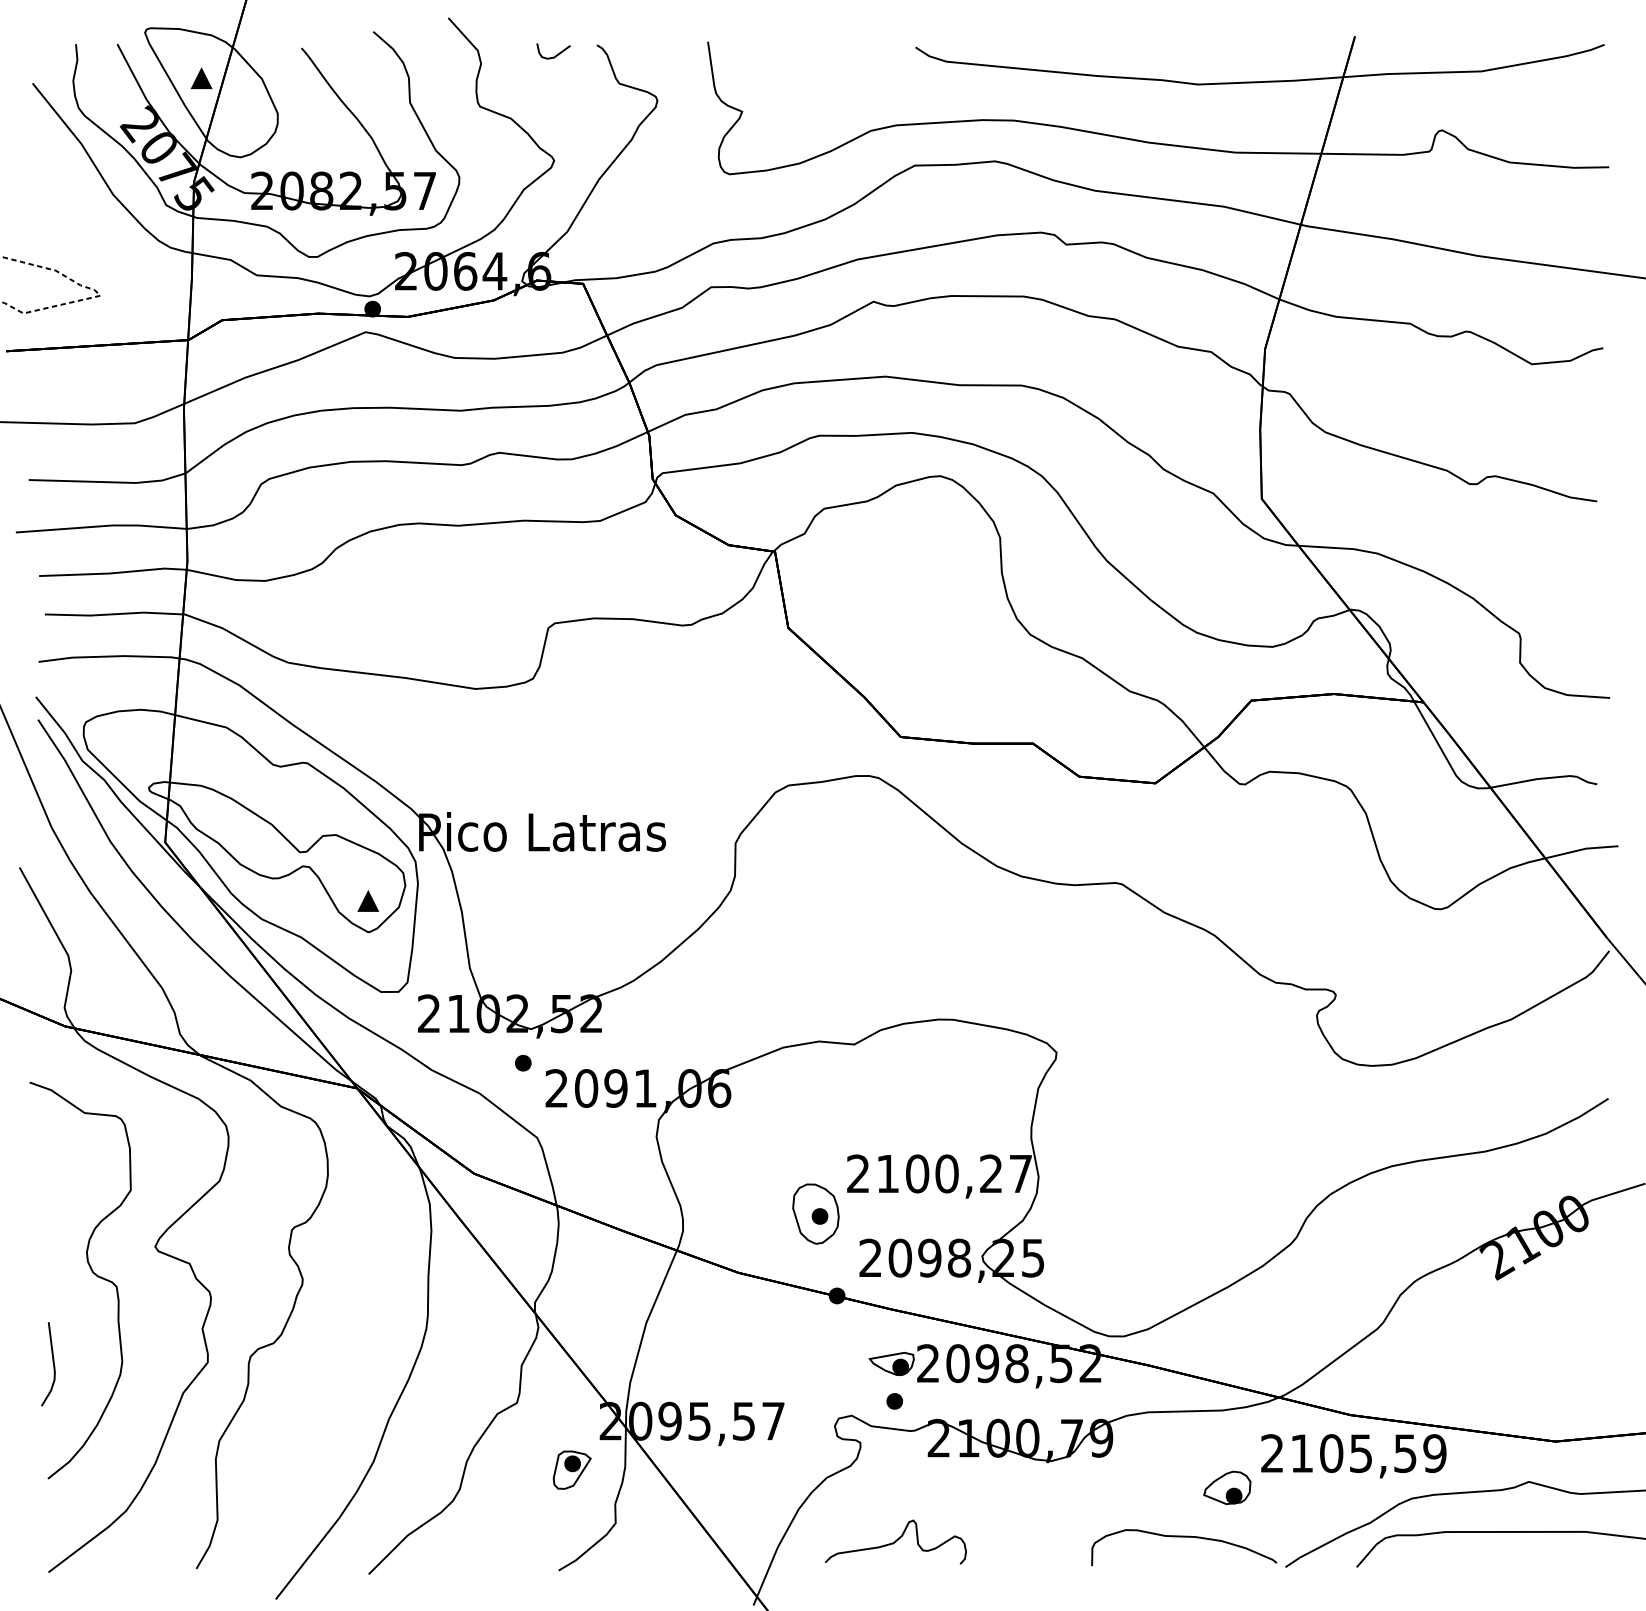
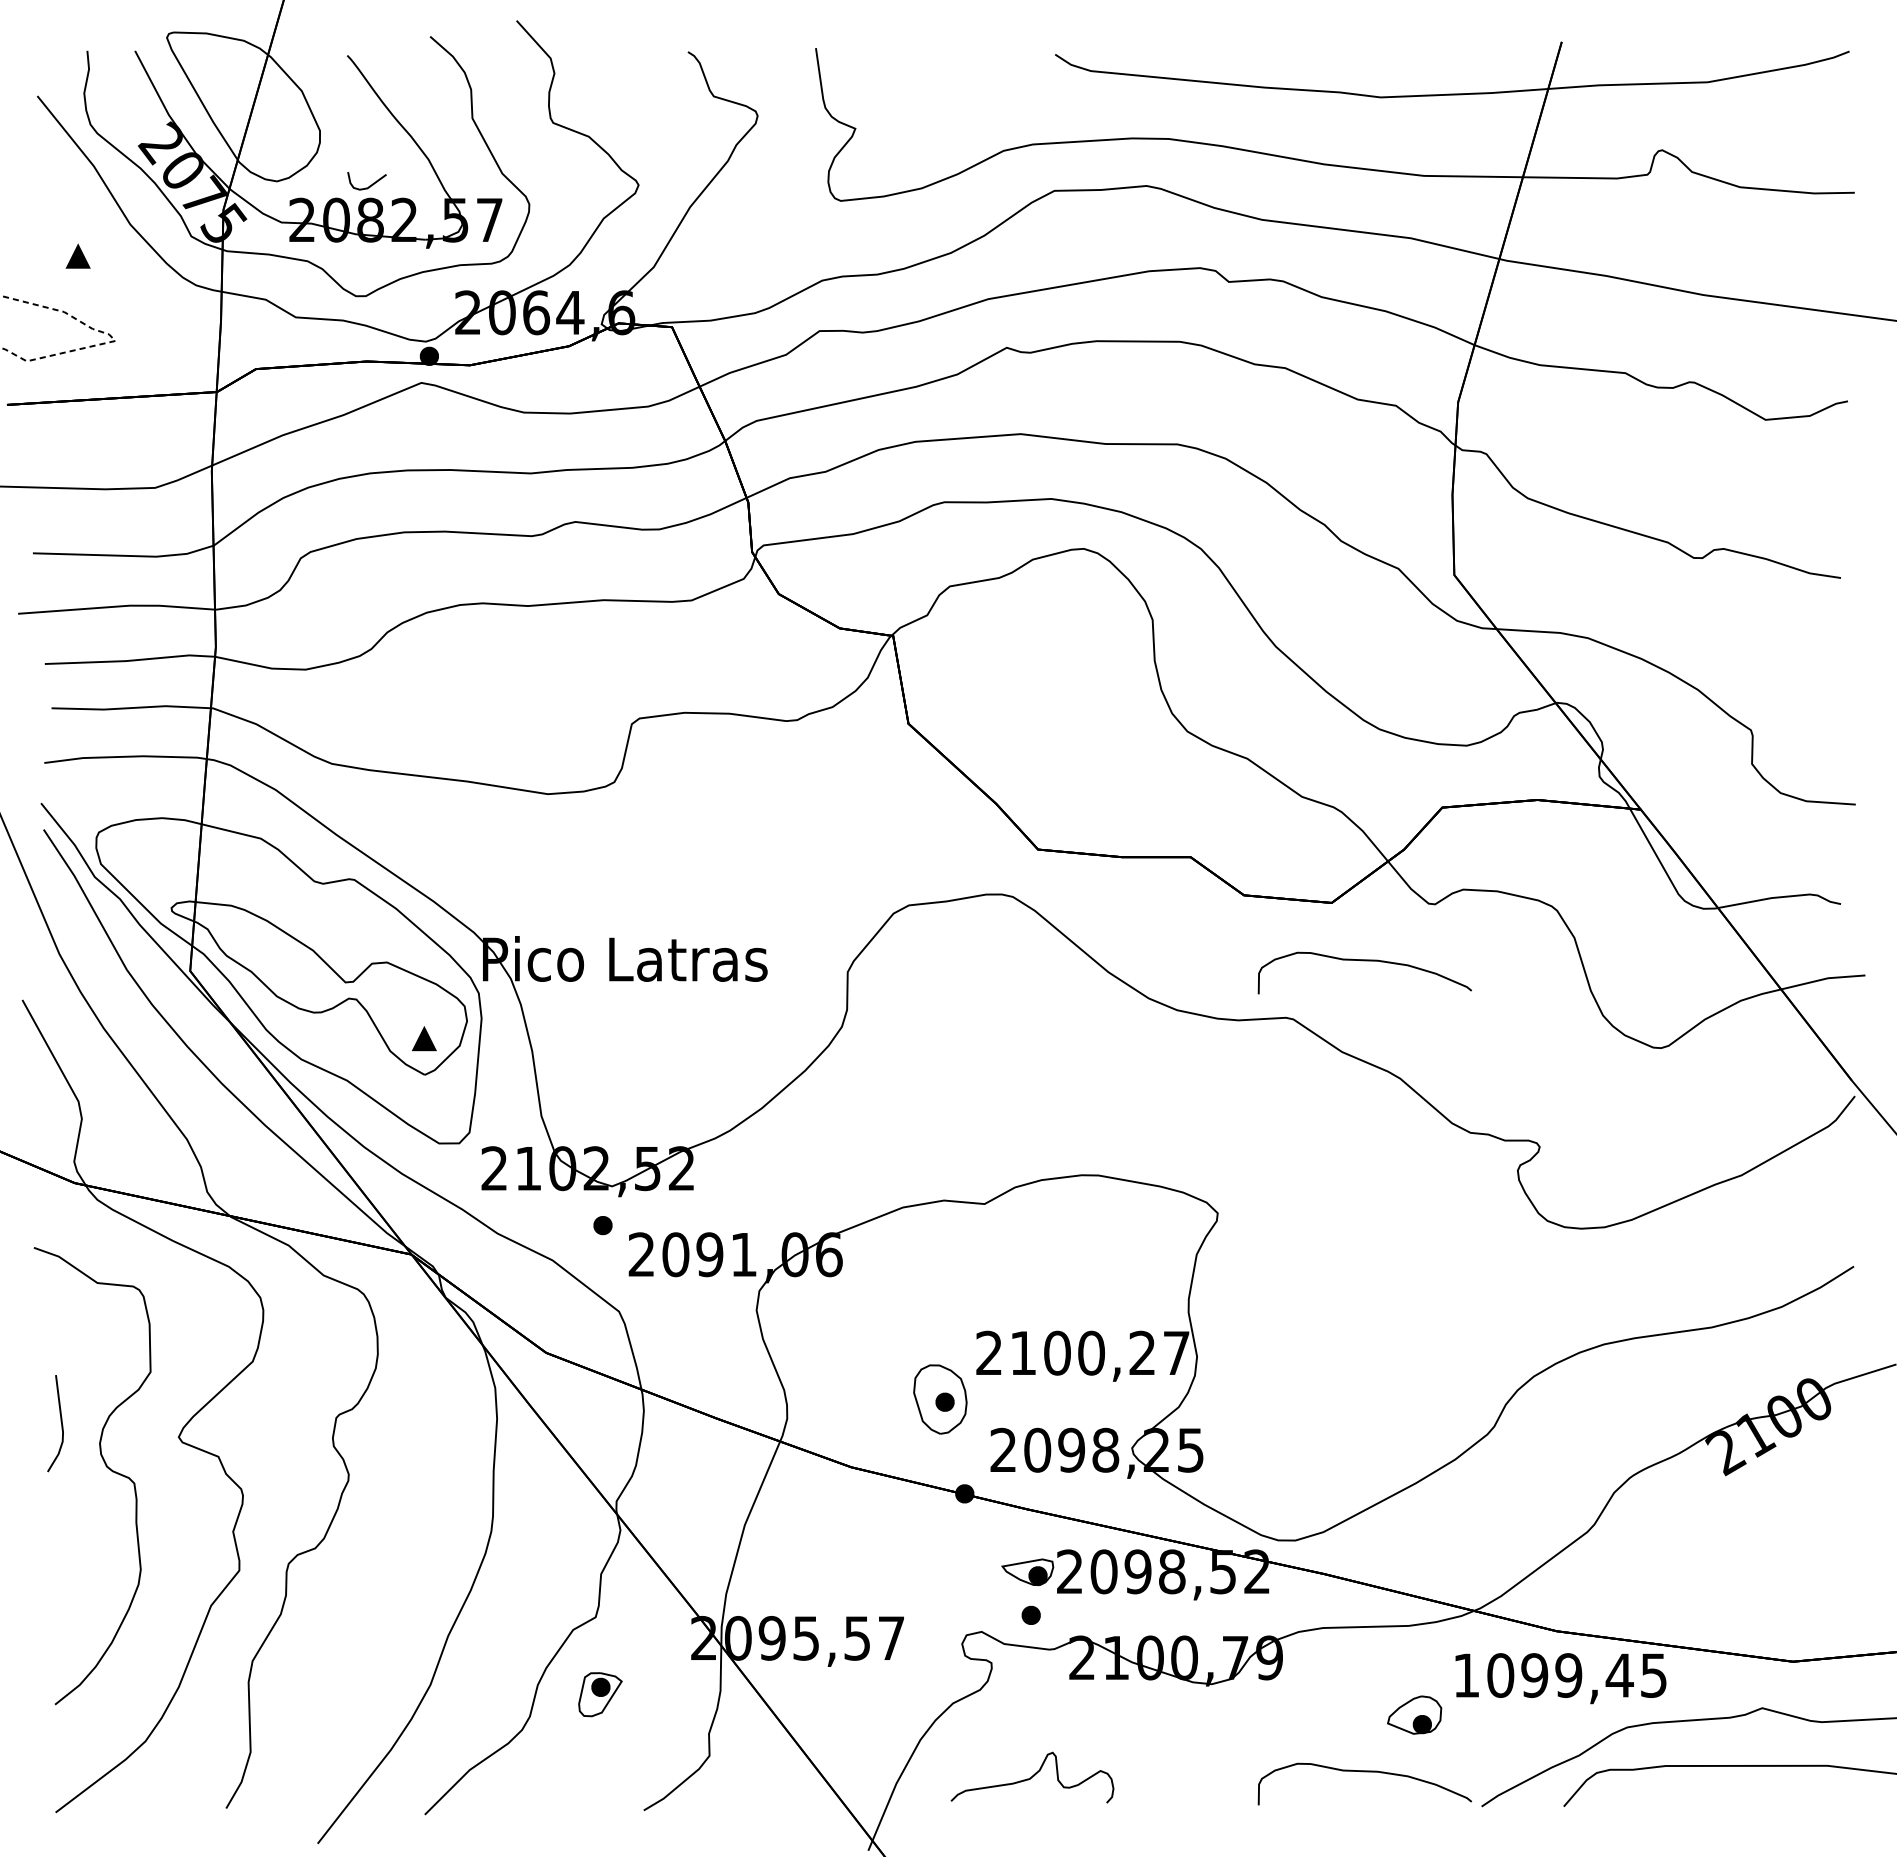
curve: (555, 55) -> (369, 185), moved
part: (201, 77) -> (77, 255), moved
curve: (1183, 834) -> (1364, 961), added
line: (52, 1362) -> (60, 1421), moved
text: (1353, 1453) -> (1560, 1675), 2105,59 -> 1099,45
part: (572, 1470) -> (600, 1694), moved

